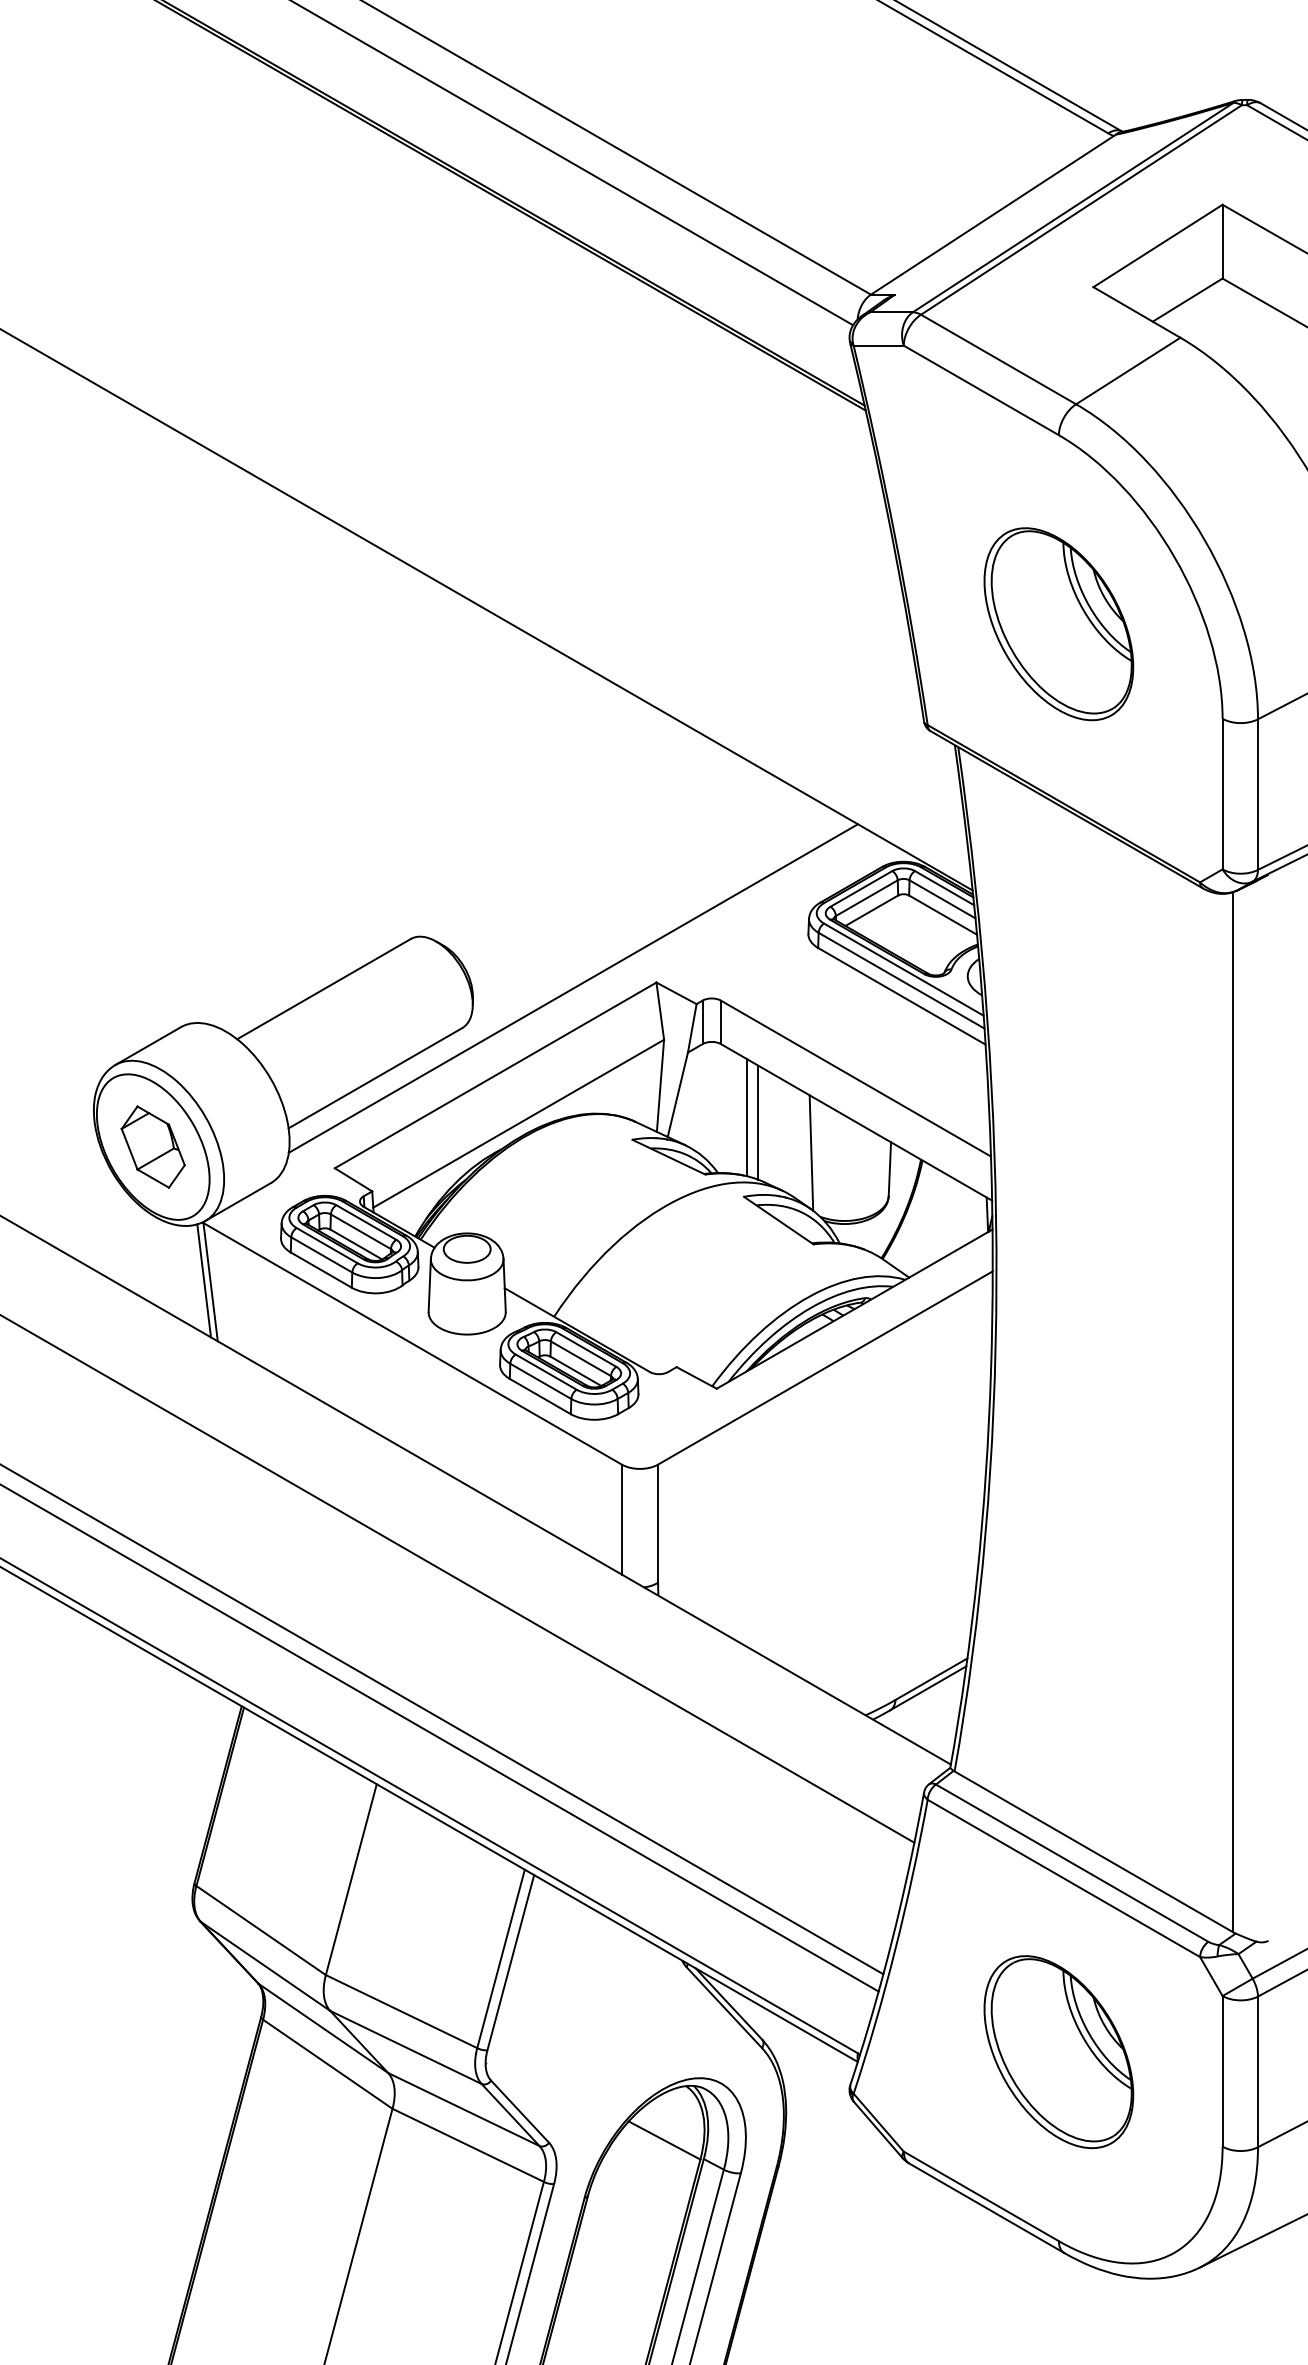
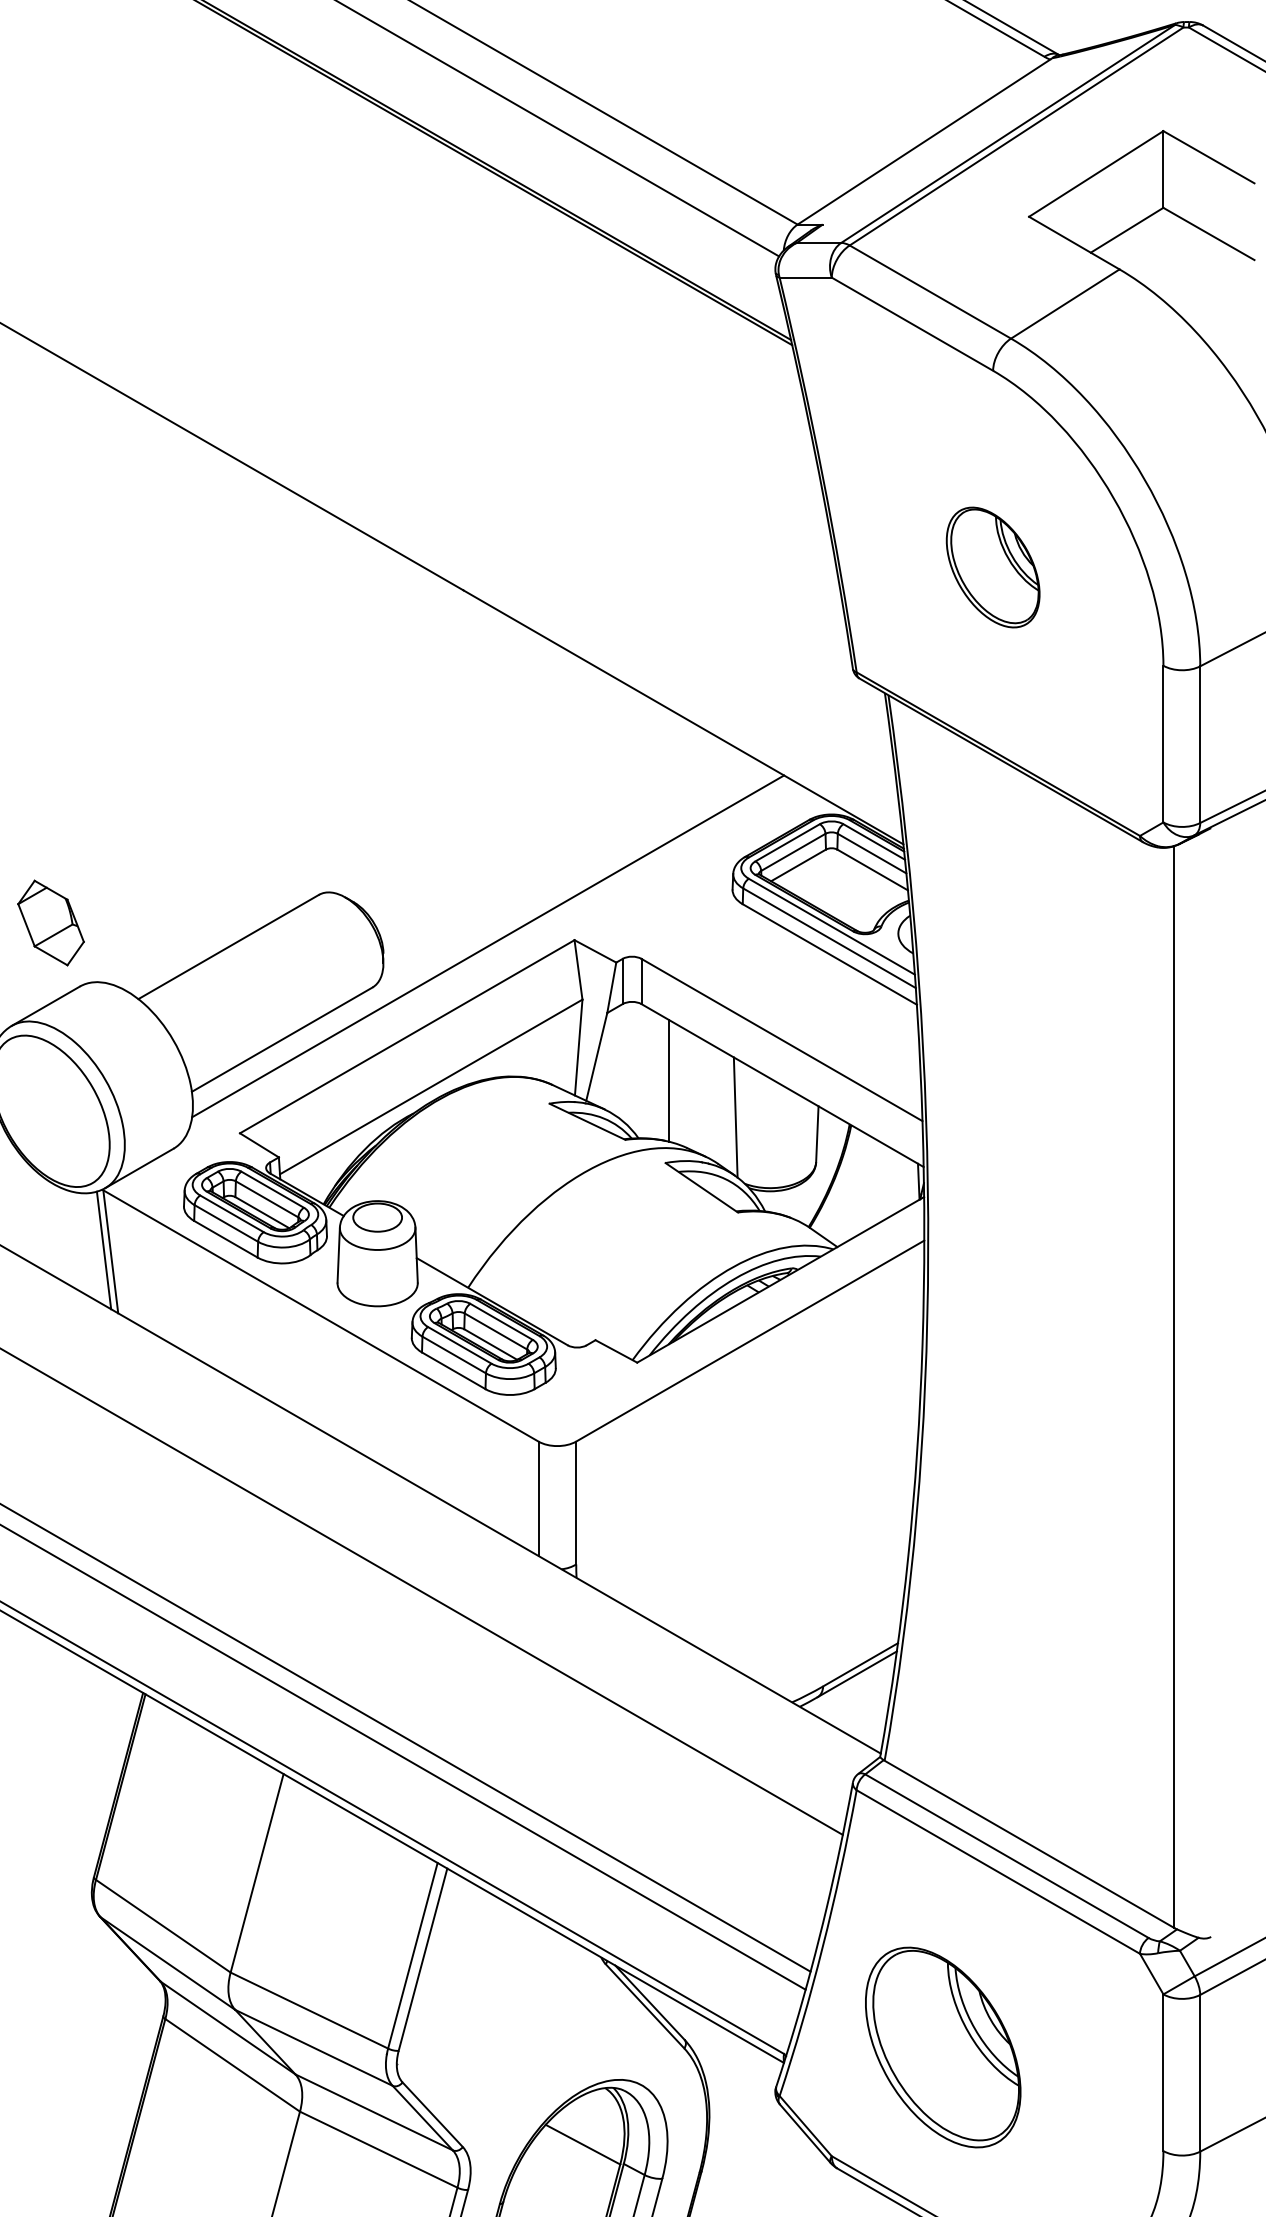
part: (1058, 624) -> (992, 567), size x0.6
line: (758, 1122) -> (680, 1085), removed
part: (152, 1146) -> (50, 922), moved
part: (1058, 2052) -> (942, 2047), moved

